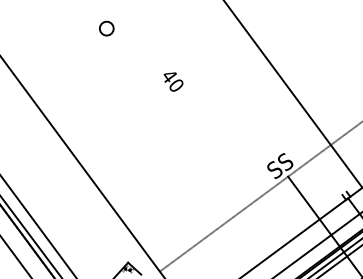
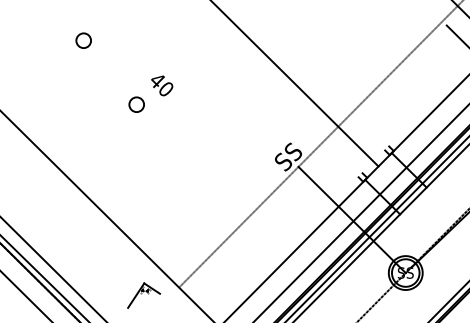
circle: (146, 95) -> (136, 104), added

